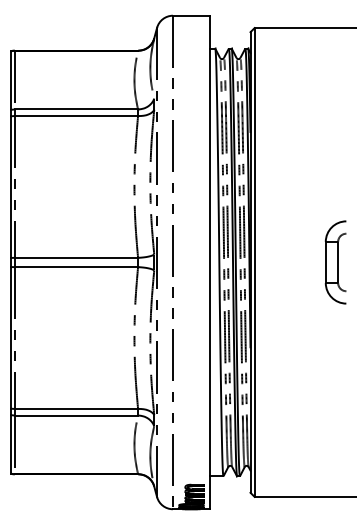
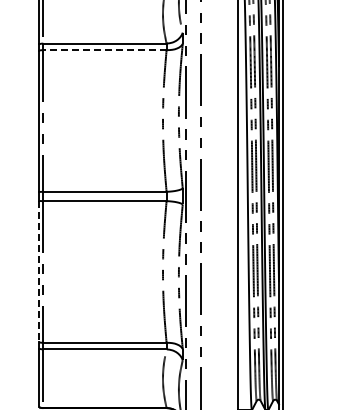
line: (76, 116) -> (105, 50), solid -> dashed
line: (10, 337) -> (39, 271), solid -> dashed

